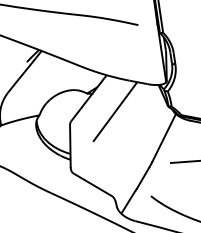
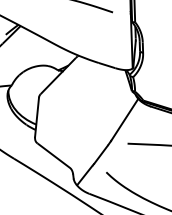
line: (114, 112) -> (81, 90), removed

